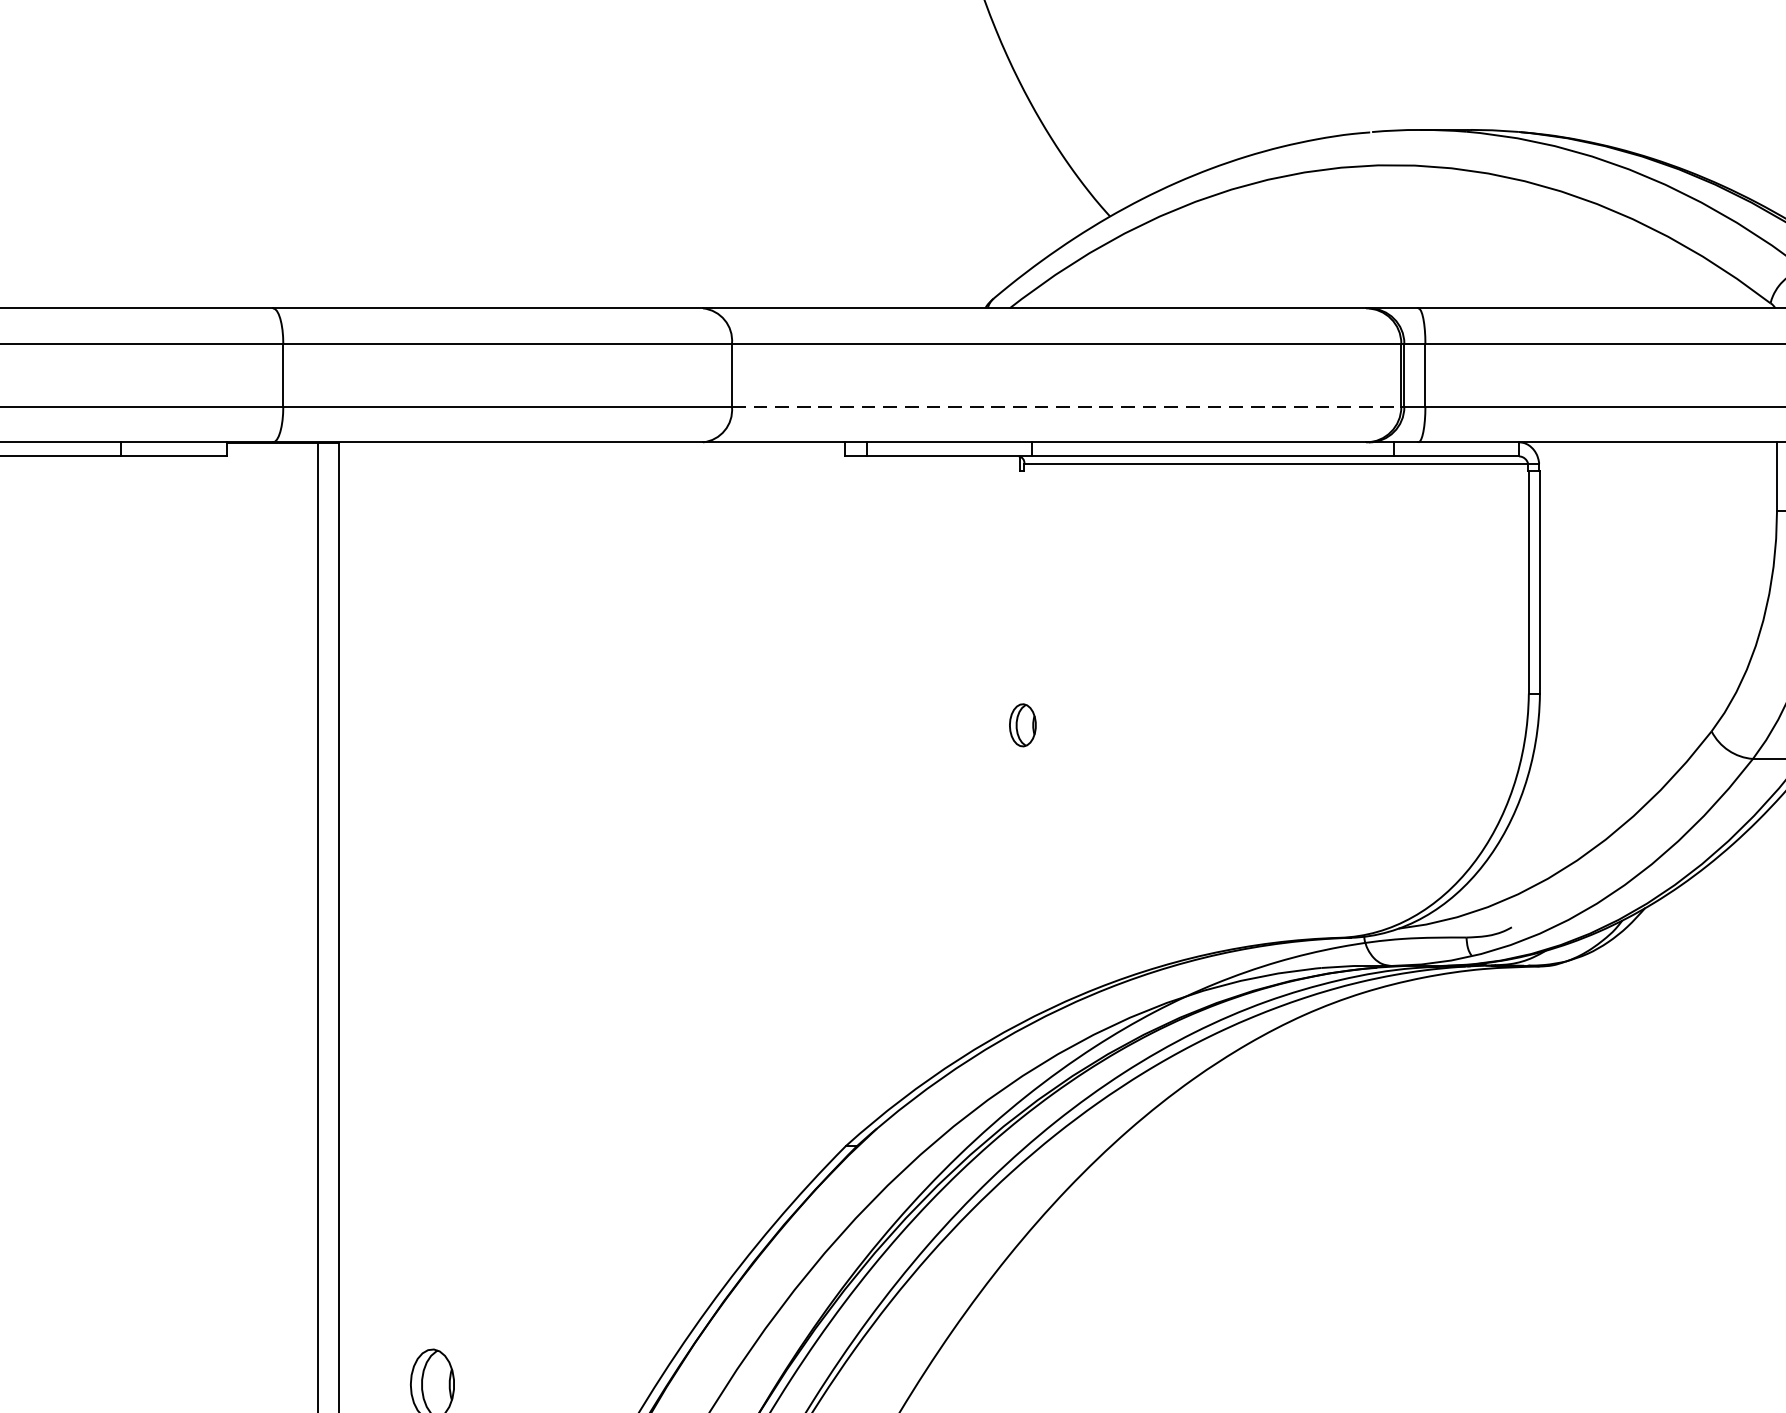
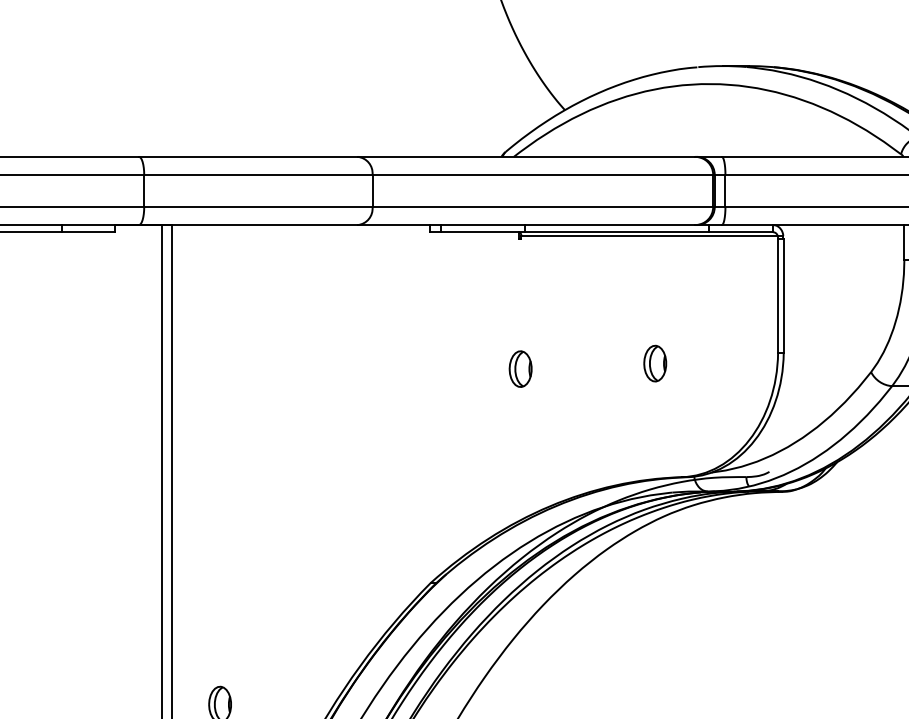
line: (1067, 407) -> (543, 207), dashed -> solid
part: (1287, 714) -> (655, 363), added
part: (1022, 724) -> (520, 368), size x1.67

